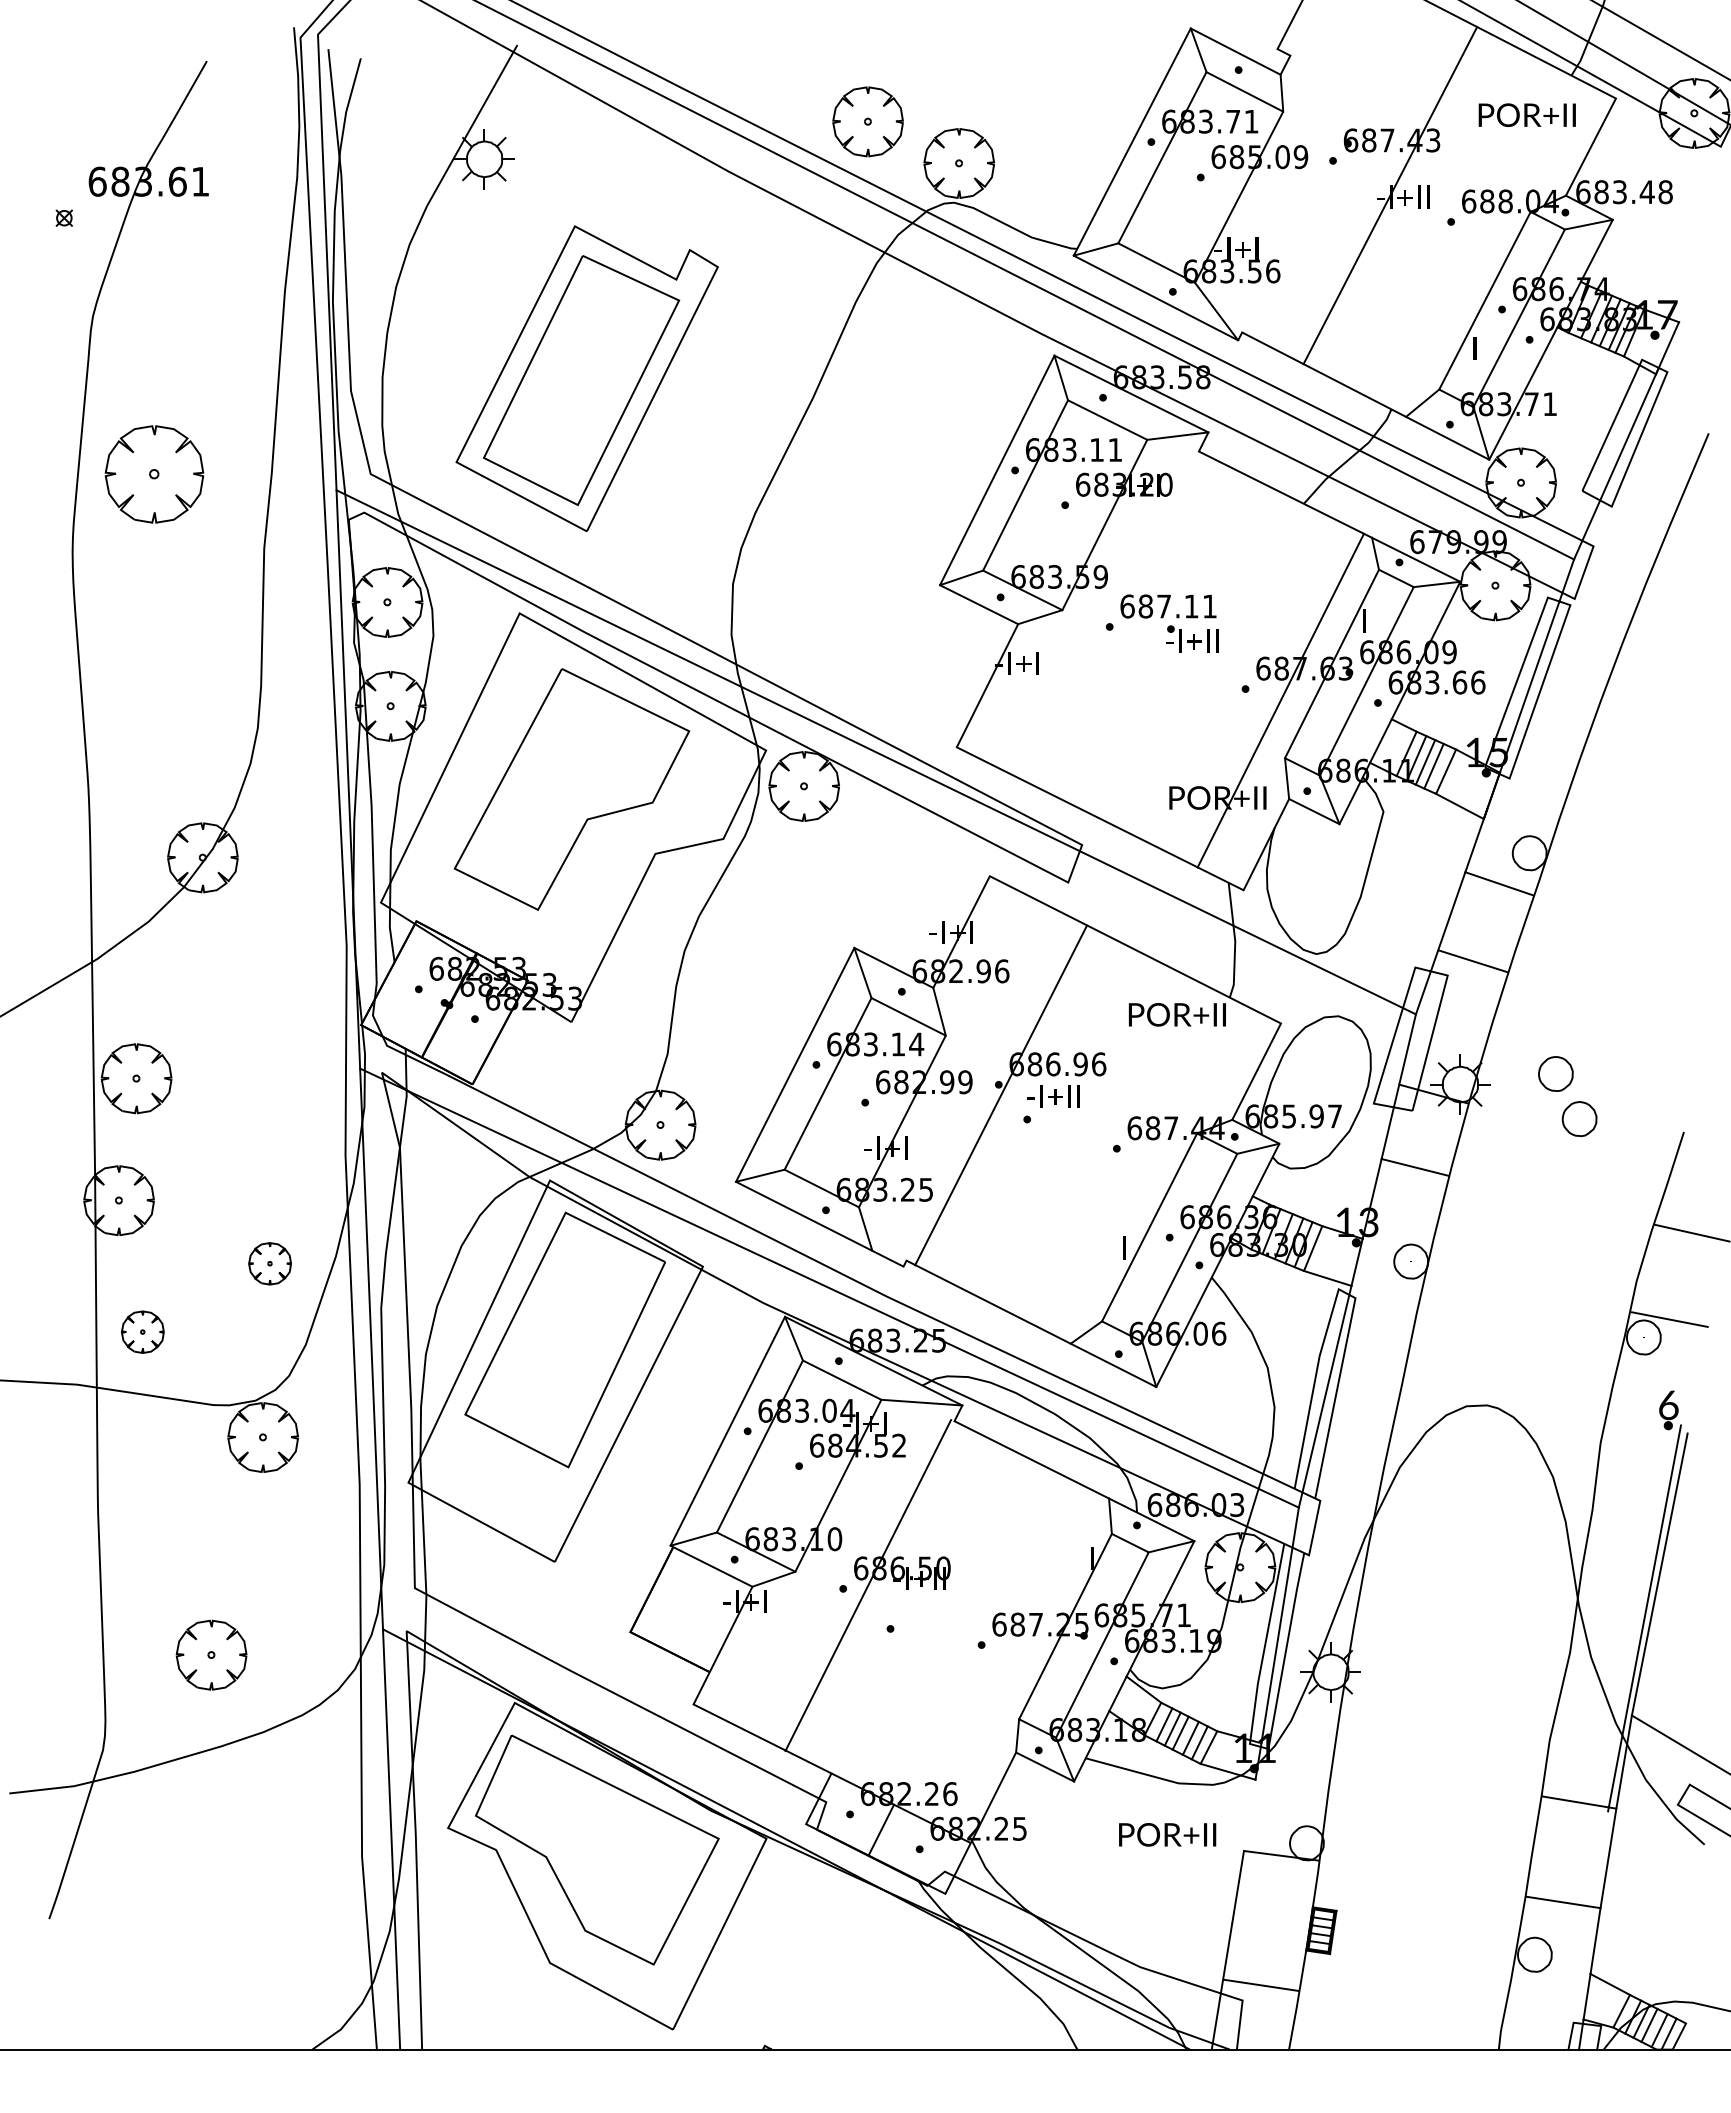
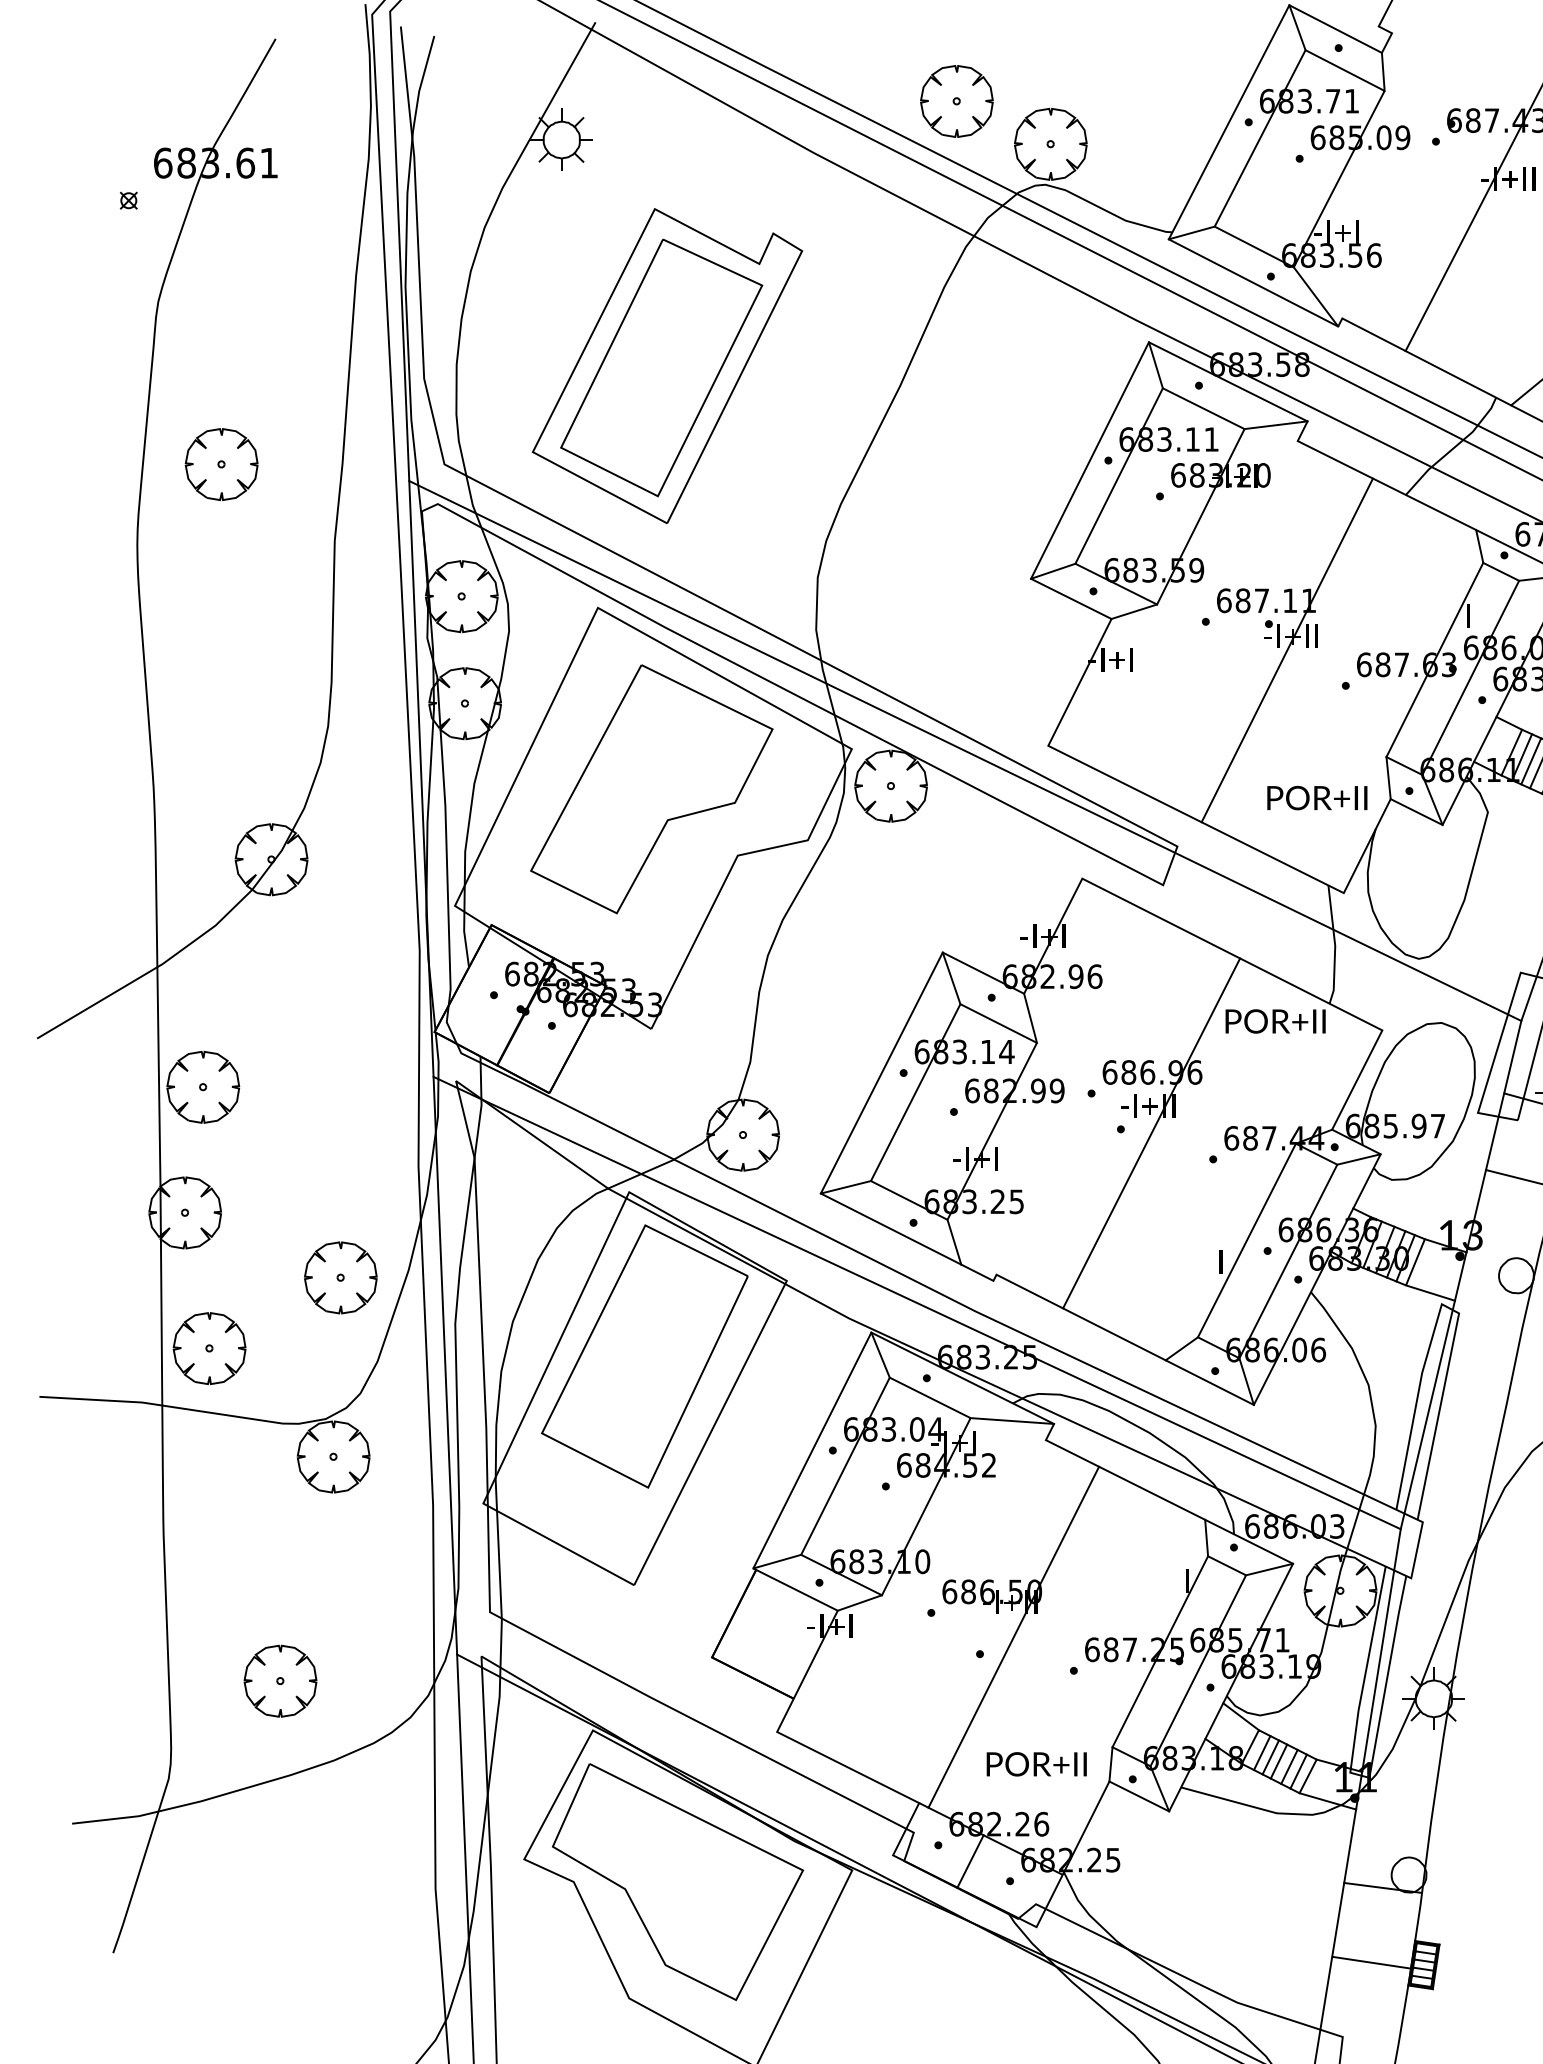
part: (154, 473) -> (221, 463), size x0.71
line: (1280, 700) -> (1287, 650), moved
line: (1000, 1095) -> (1151, 1133), moved
part: (269, 1263) -> (340, 1277), size x1.67
part: (142, 1331) -> (209, 1347), size x1.67
line: (868, 1585) -> (1014, 1637), moved
line: (1249, 1814) -> (1349, 1845), added
text: (1167, 1834) -> (1036, 1763), moved
line: (1261, 1985) -> (1371, 1962), moved

